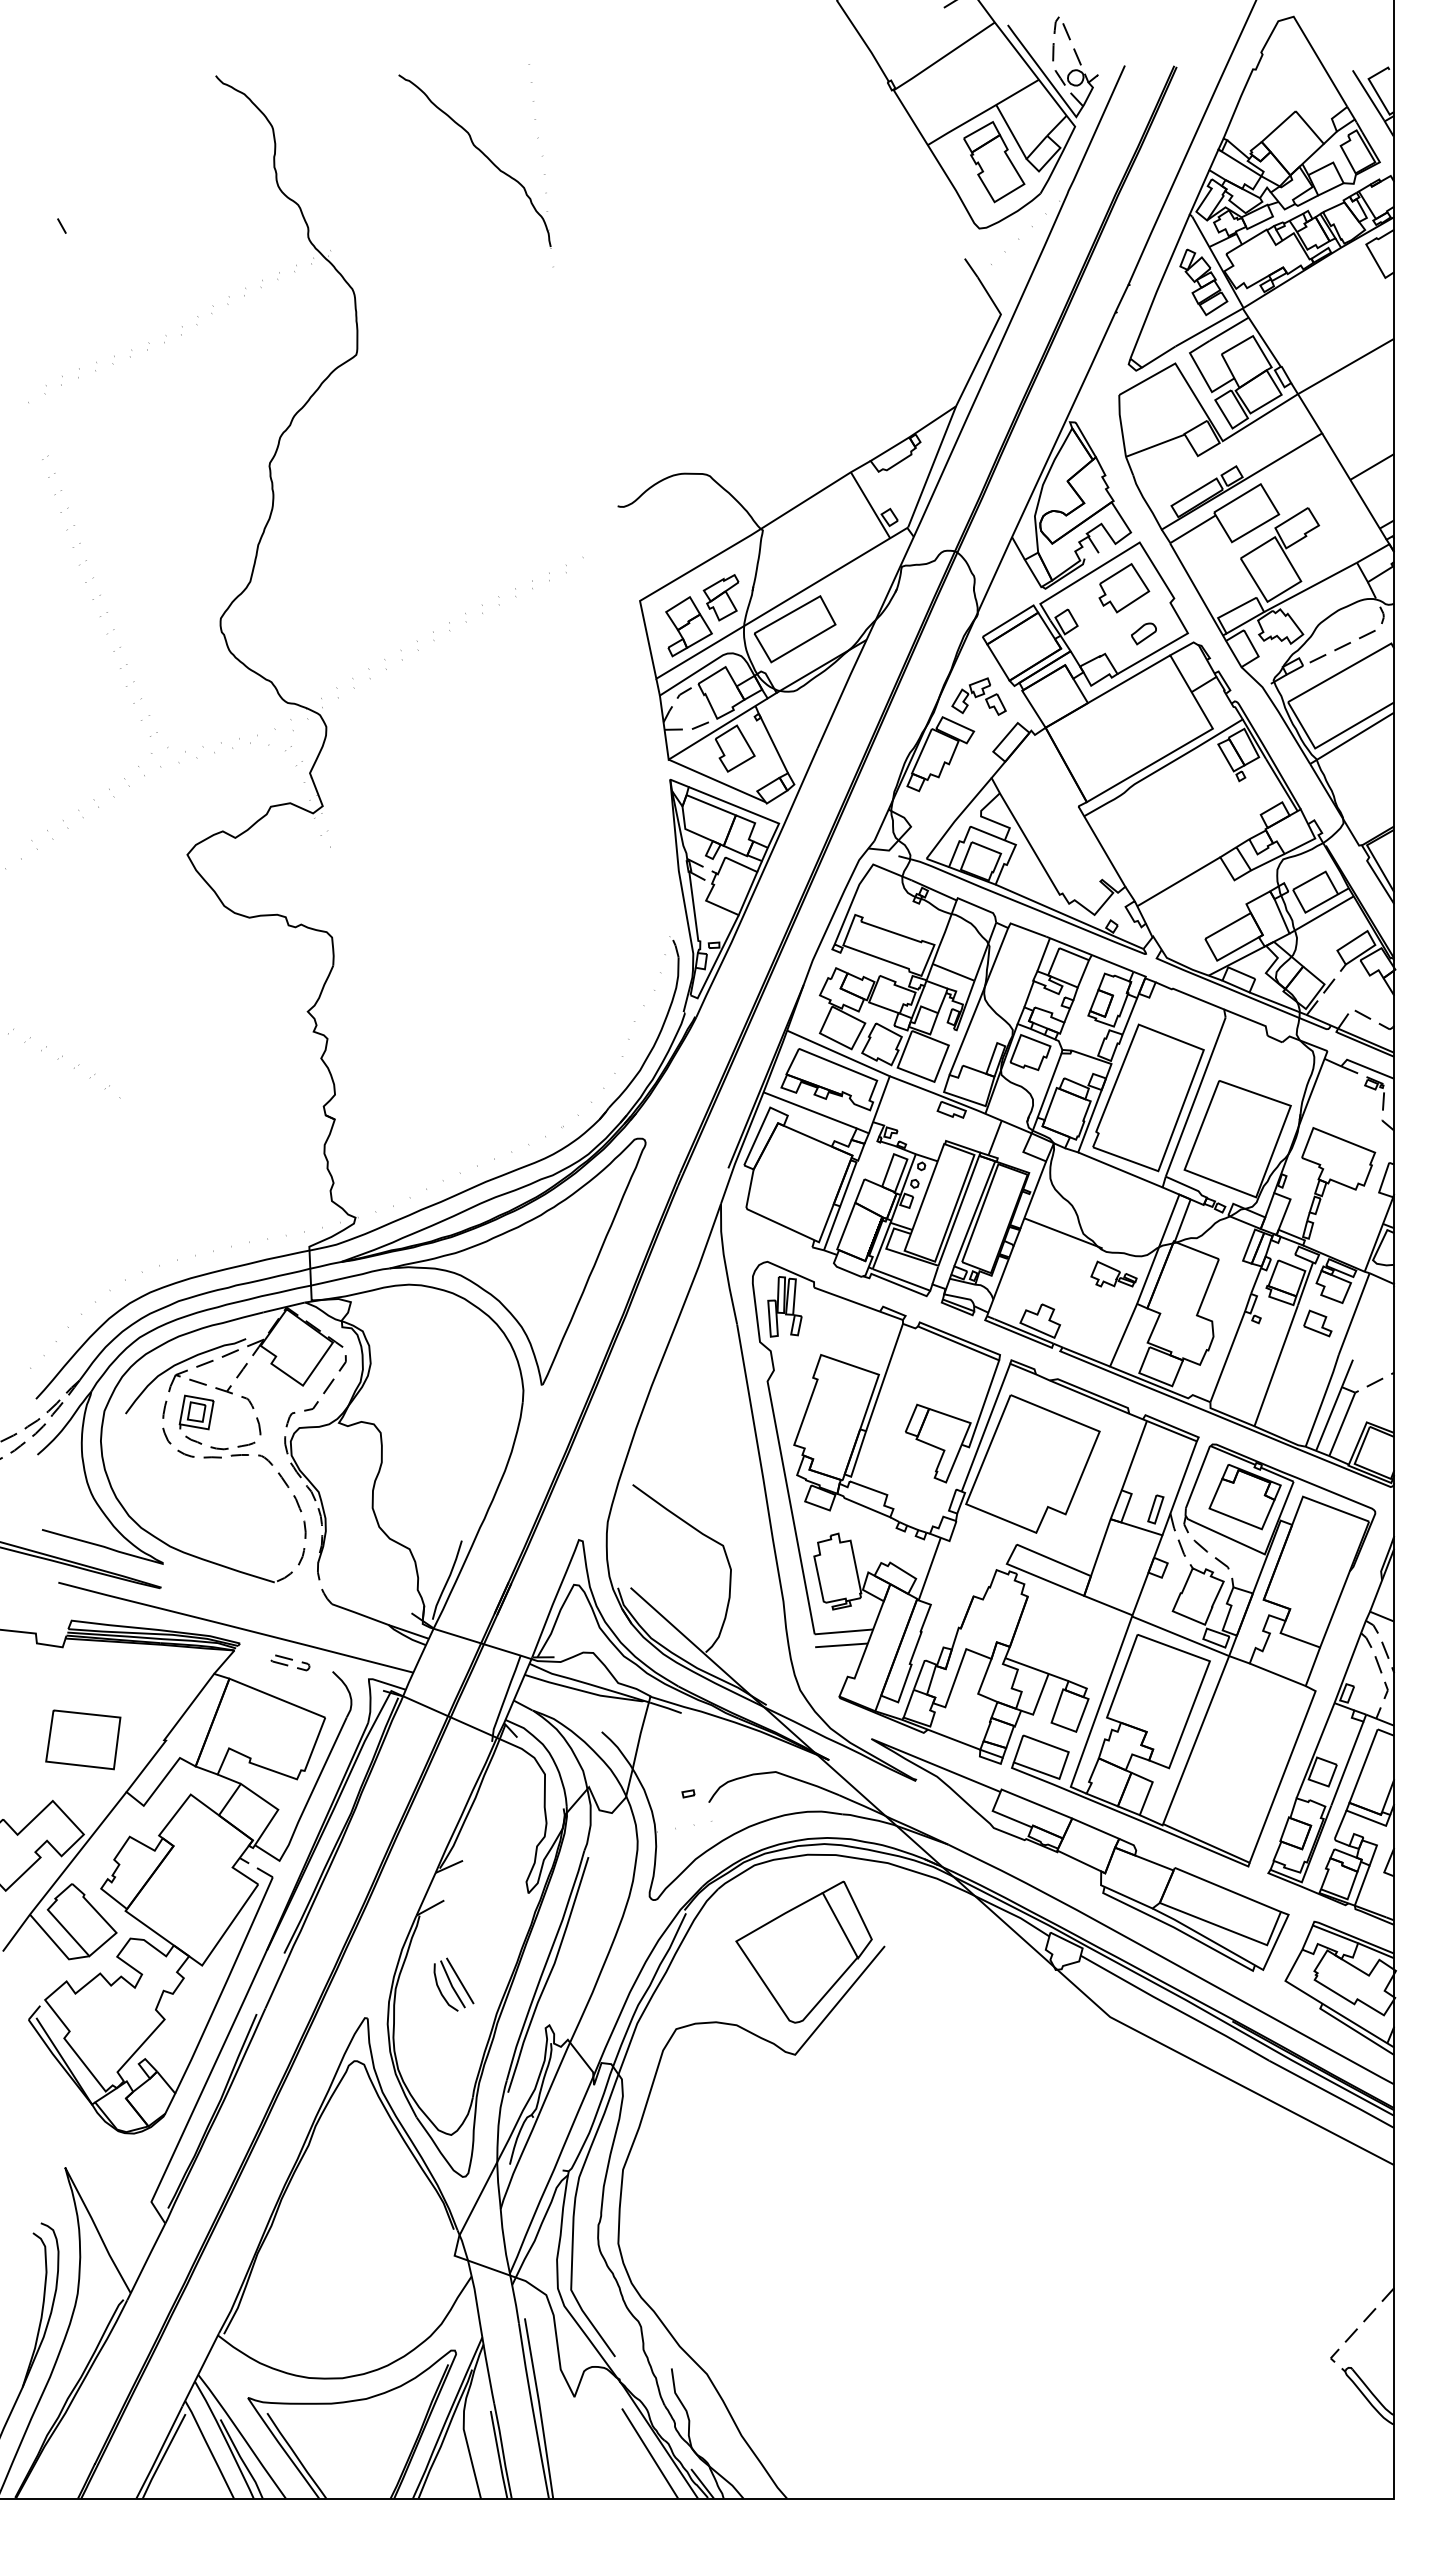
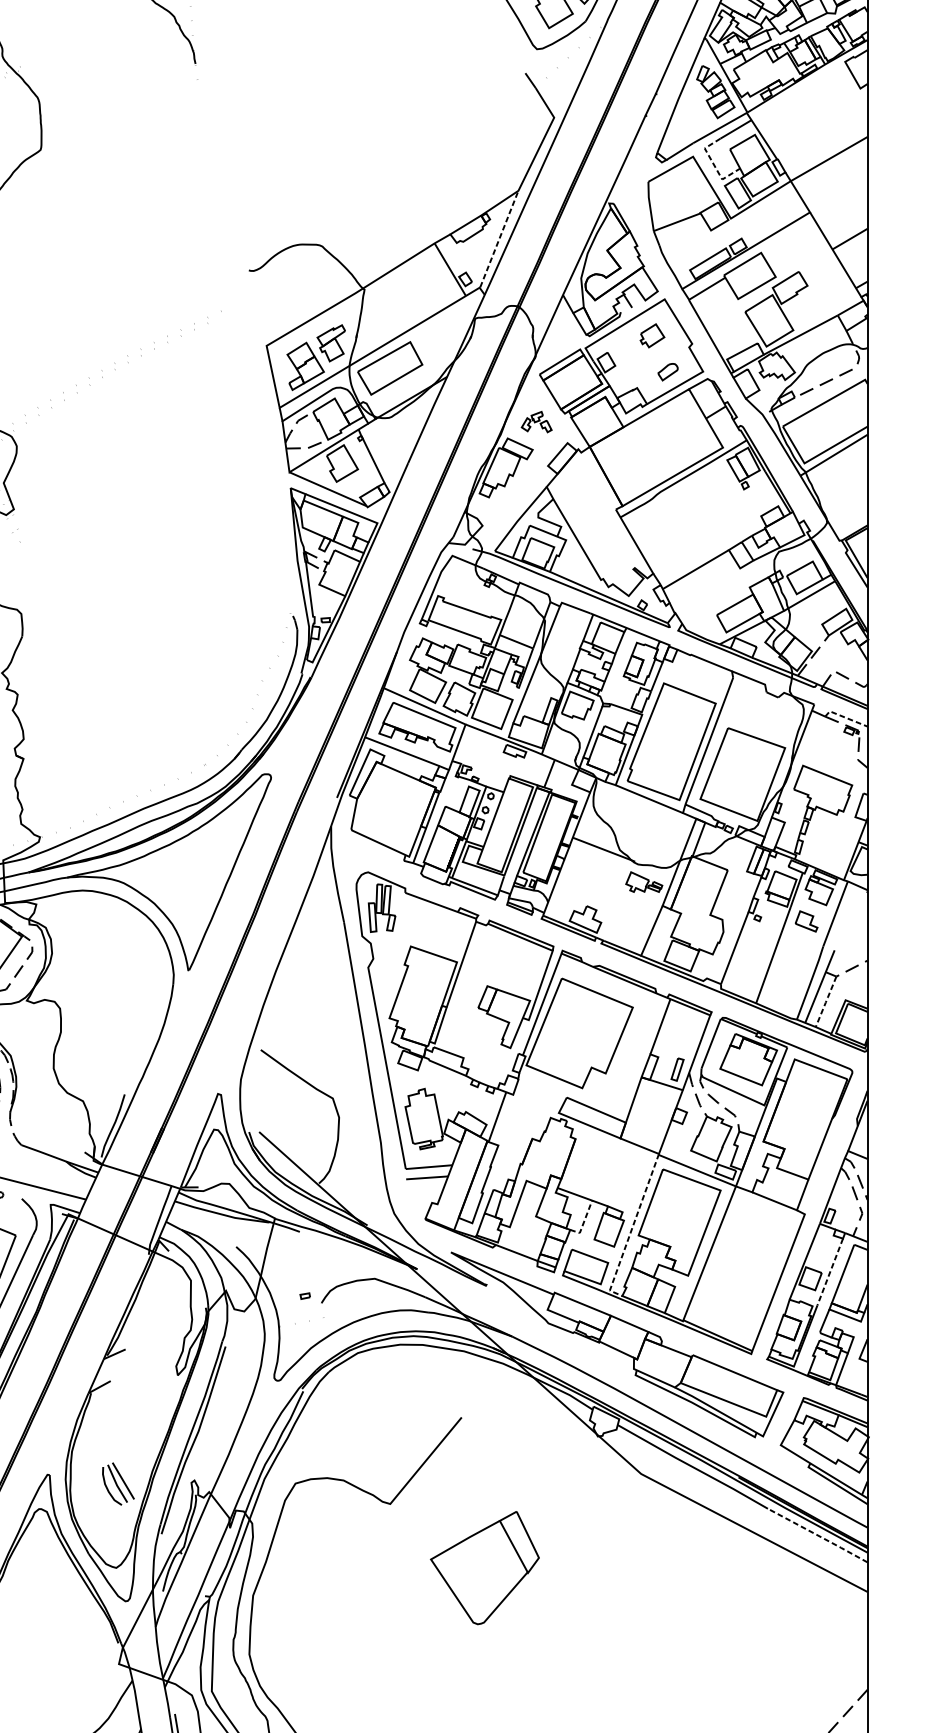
line: (1201, 373) -> (713, 164), solid -> dashed
line: (932, 466) -> (499, 238), solid -> dashed
part: (1124, 588) -> (652, 335), size x0.6
part: (978, 696) -> (536, 422), size x0.7
line: (1366, 1067) -> (845, 717), solid -> dashed
line: (1342, 1424) -> (826, 1001), solid -> dashed
line: (1038, 1700) -> (584, 1221), solid -> dashed
line: (1098, 1709) -> (631, 1228), solid -> dashed
line: (1347, 1763) -> (830, 1271), solid -> dashed
part: (803, 1951) -> (484, 1567), moved
part: (453, 1984) -> (118, 1483), moved
line: (1332, 2094) -> (818, 1535), solid -> dashed

